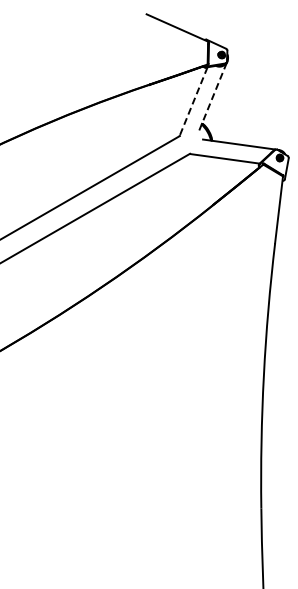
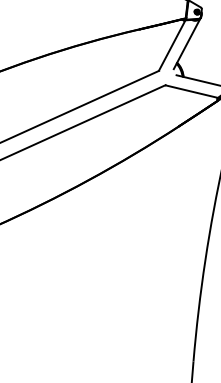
line: (212, 97) -> (186, 43), dashed -> solid
line: (193, 101) -> (172, 45), dashed -> solid

